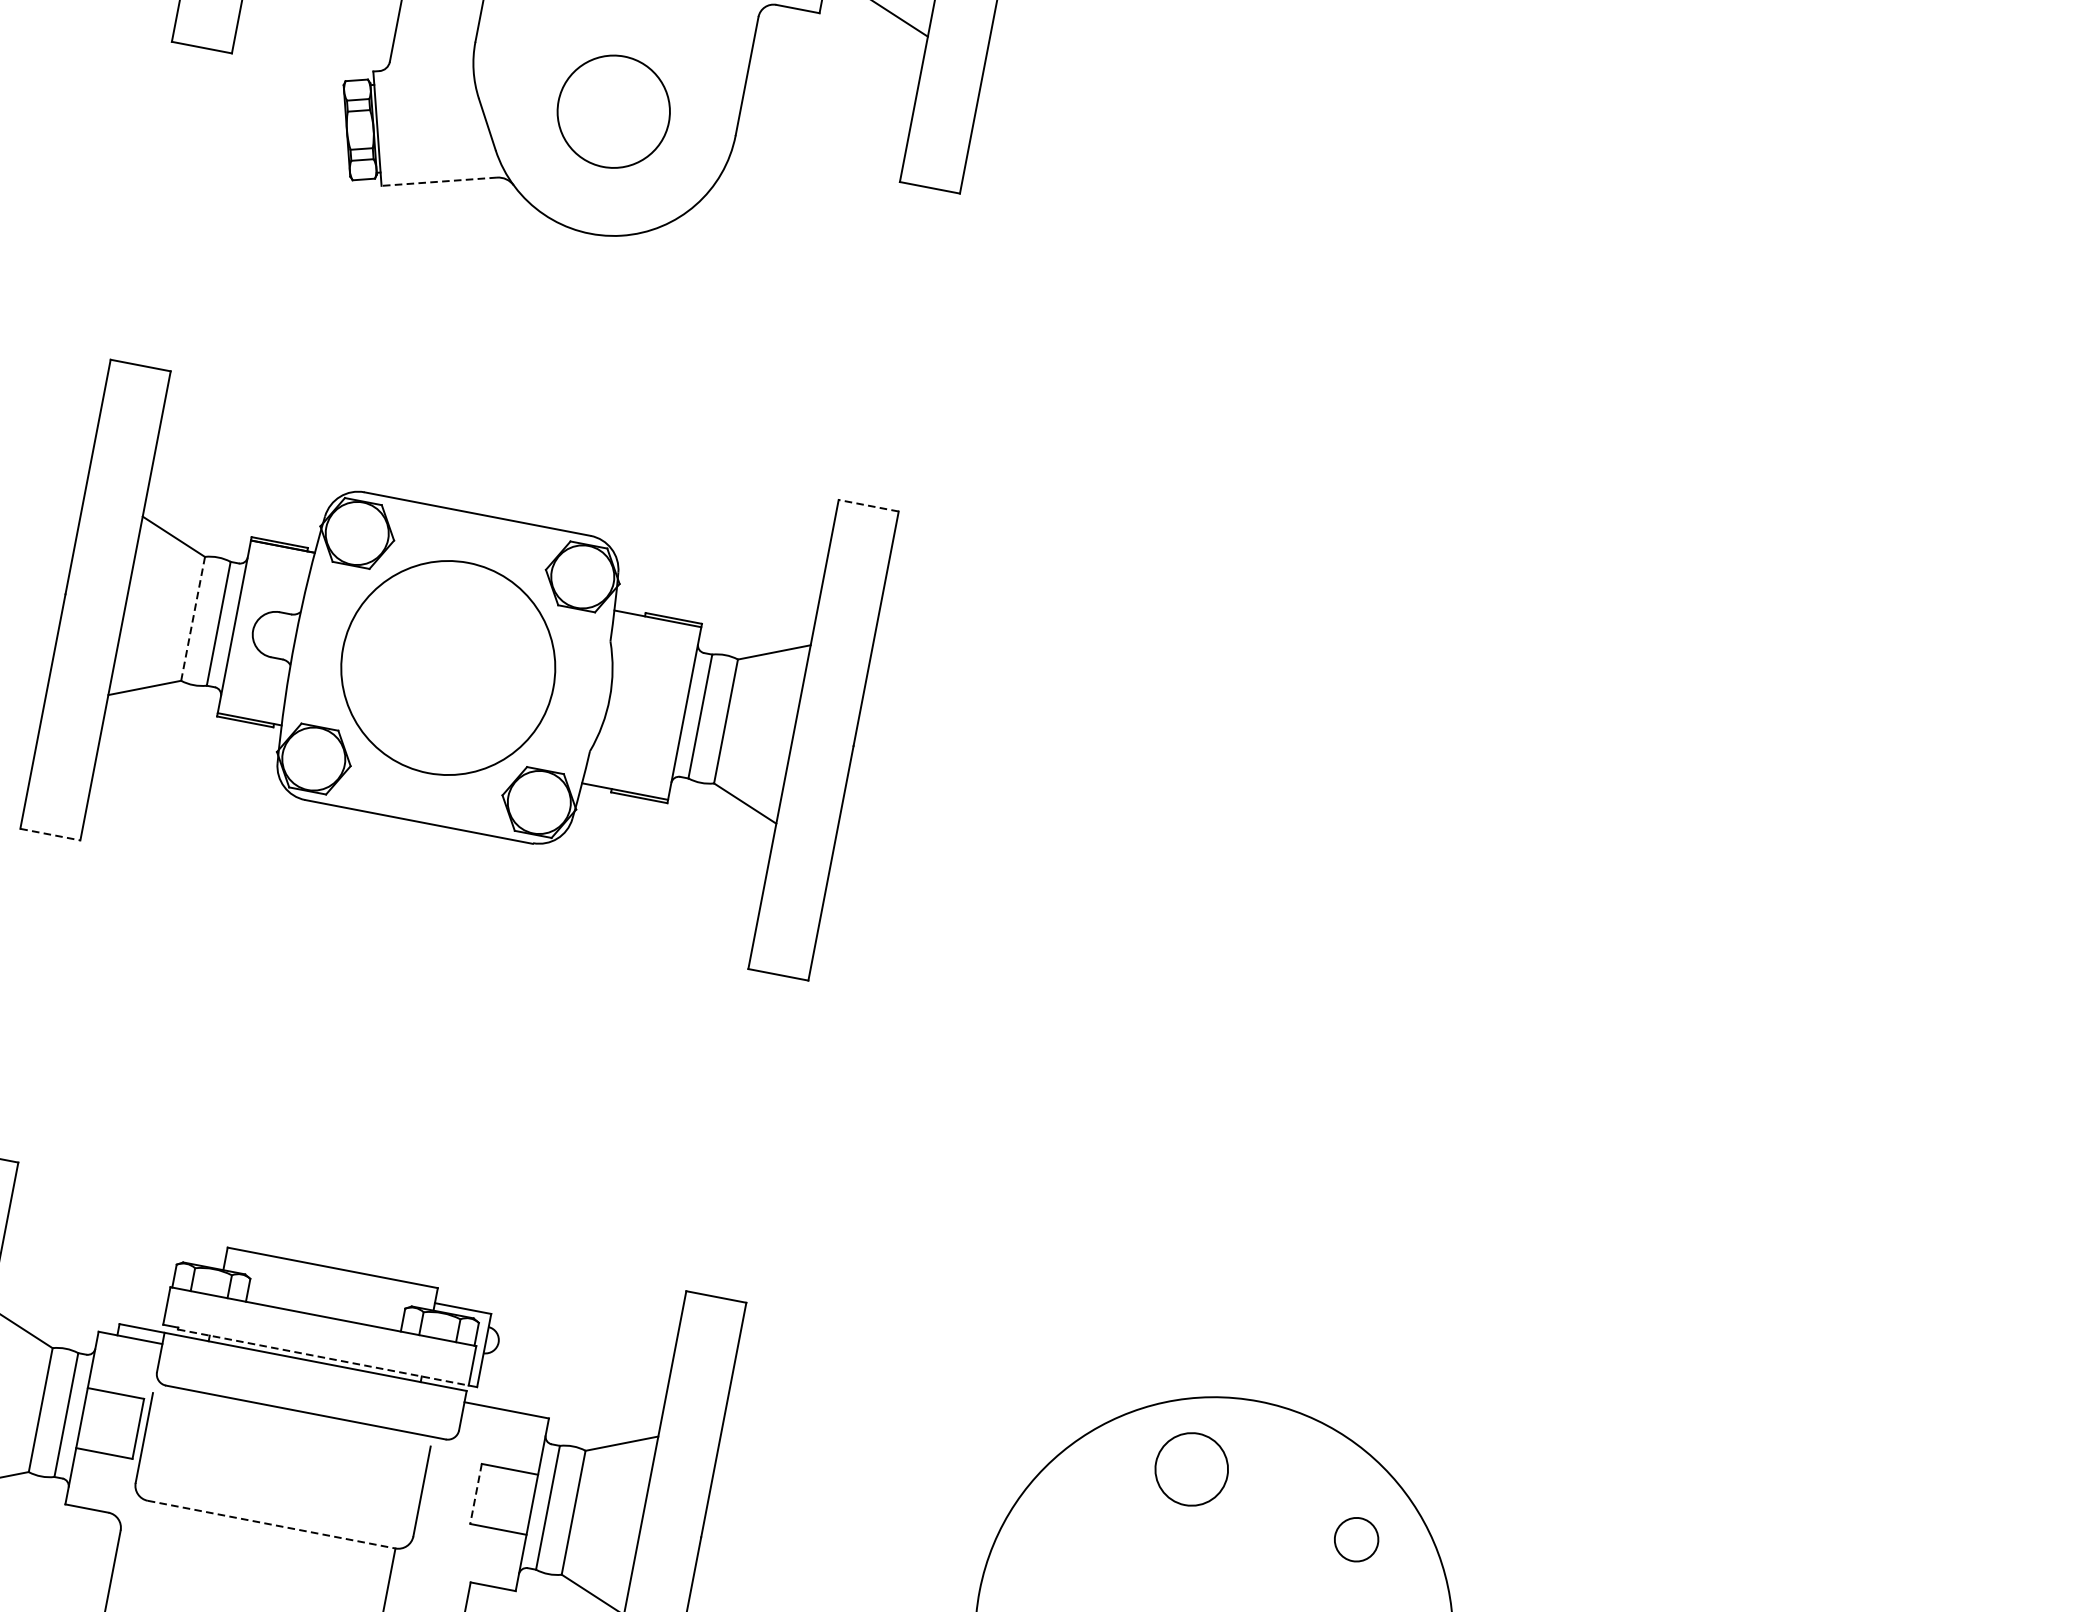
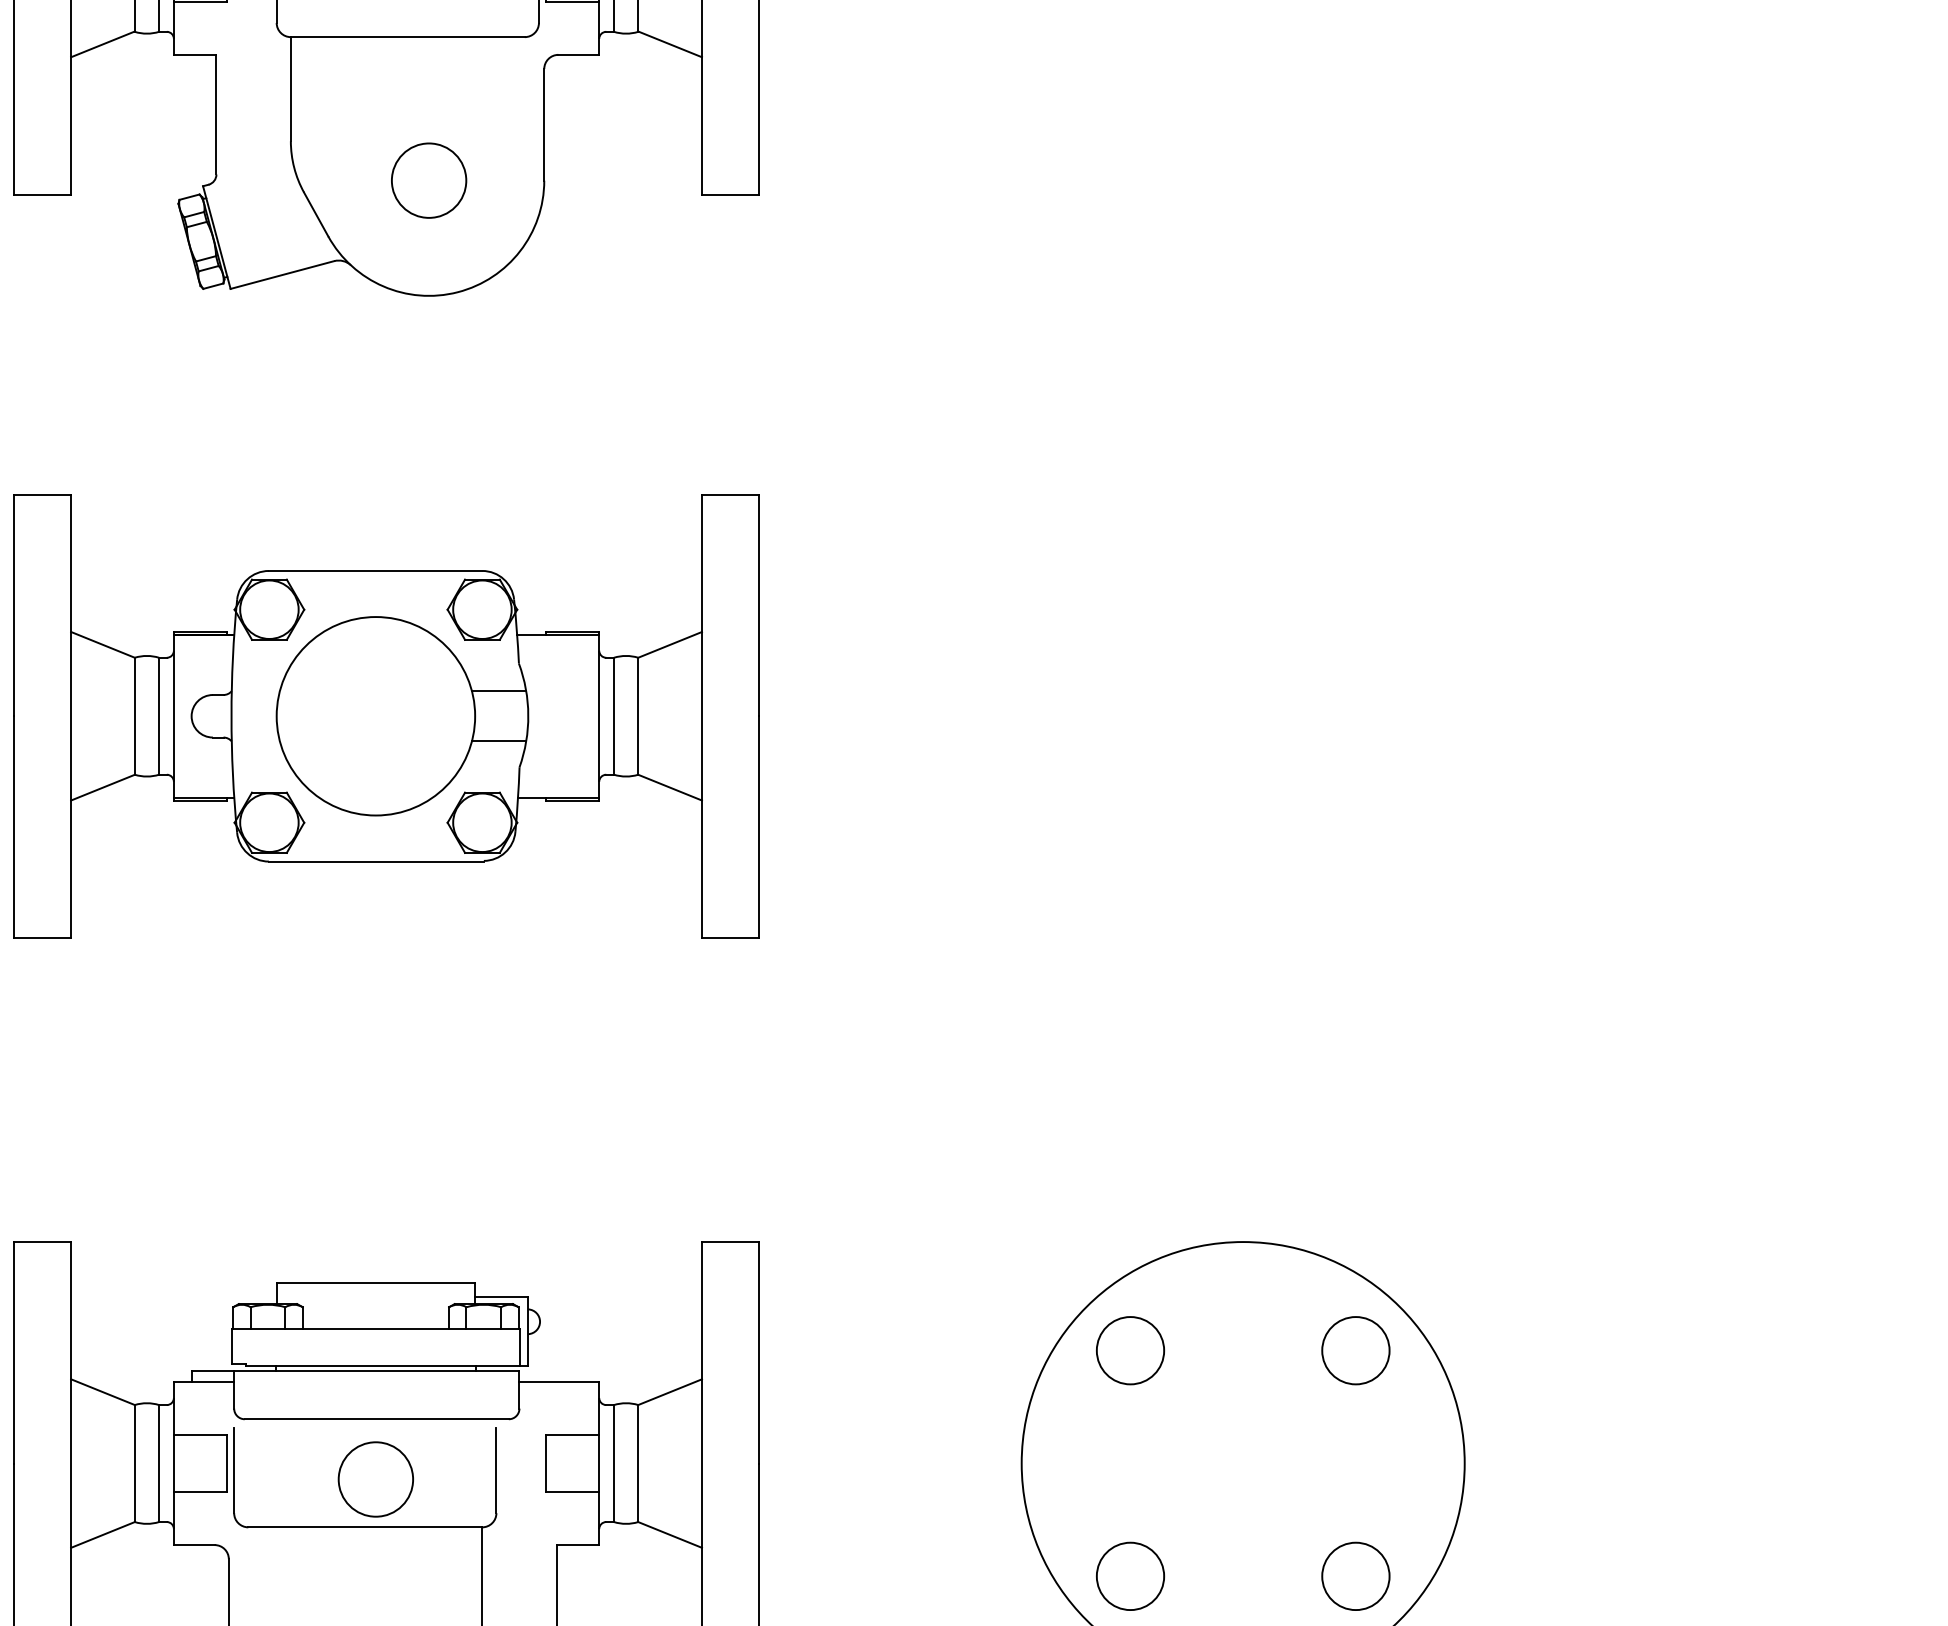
circle: (613, 111) -> (428, 180), size x0.71
line: (439, 182) -> (282, 275), dashed -> solid
line: (867, 505) -> (729, 494), dashed -> solid
line: (192, 619) -> (134, 716), dashed -> solid
line: (584, 666) -> (499, 691), added
line: (573, 719) -> (499, 741), added
line: (51, 834) -> (43, 937), dashed -> solid
line: (323, 1358) -> (383, 1366), dashed -> solid
circle: (1191, 1469) -> (1130, 1350), moved
circle: (292, 1476) -> (375, 1479), added
line: (476, 1495) -> (546, 1464), dashed -> solid
line: (271, 1524) -> (365, 1527), dashed -> solid
circle: (1356, 1539) -> (1355, 1350), size x1.67

